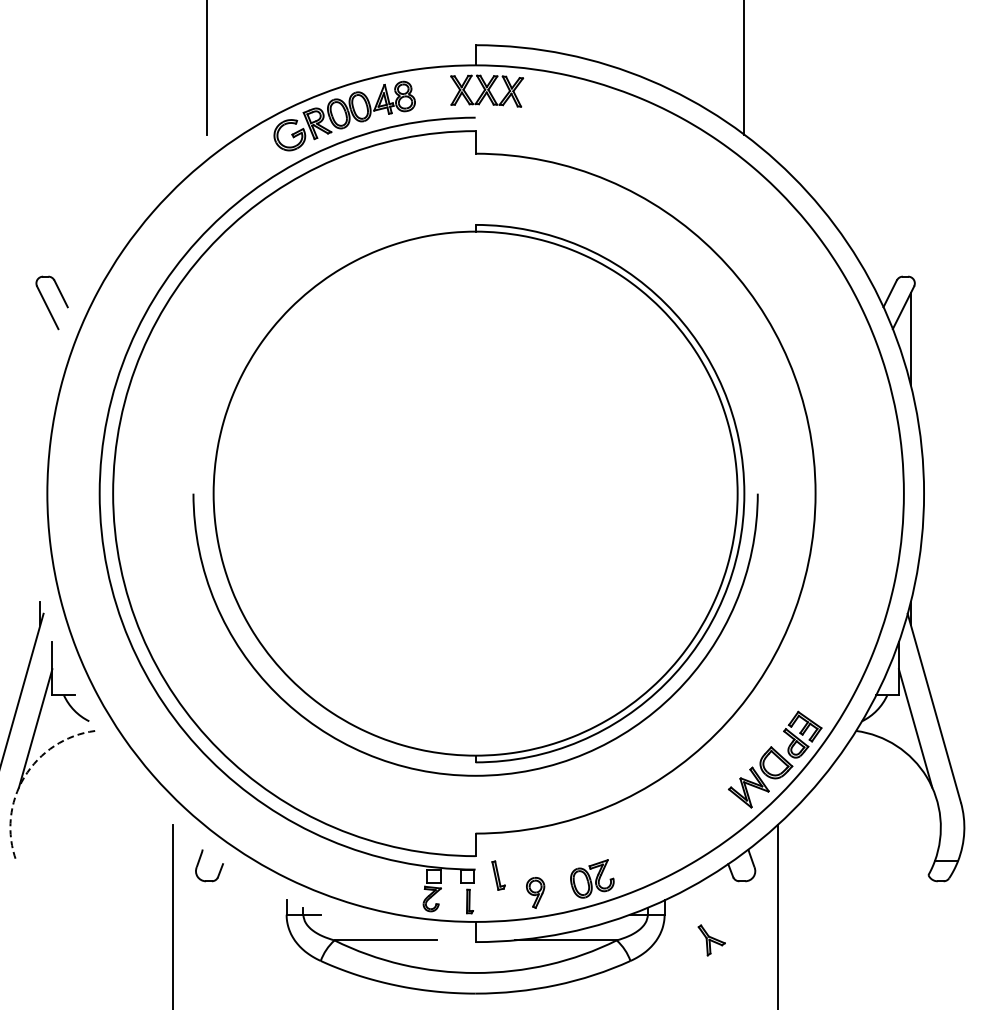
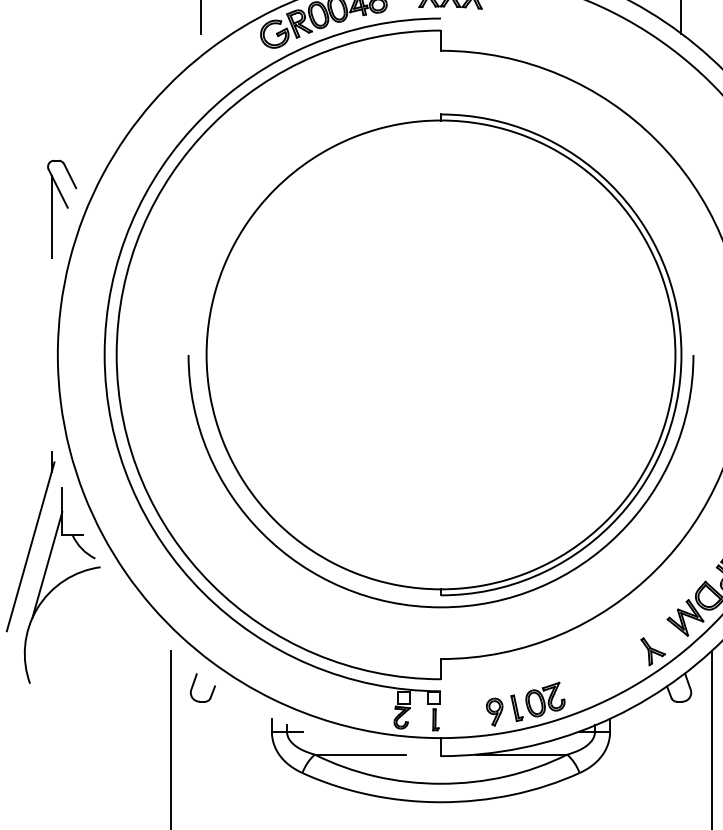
line: (40, 339) -> (51, 217), added
arc: (24, 777) -> (37, 608), dashed -> solid
part: (498, 875) -> (516, 708), moved
part: (711, 940) -> (652, 651), moved

